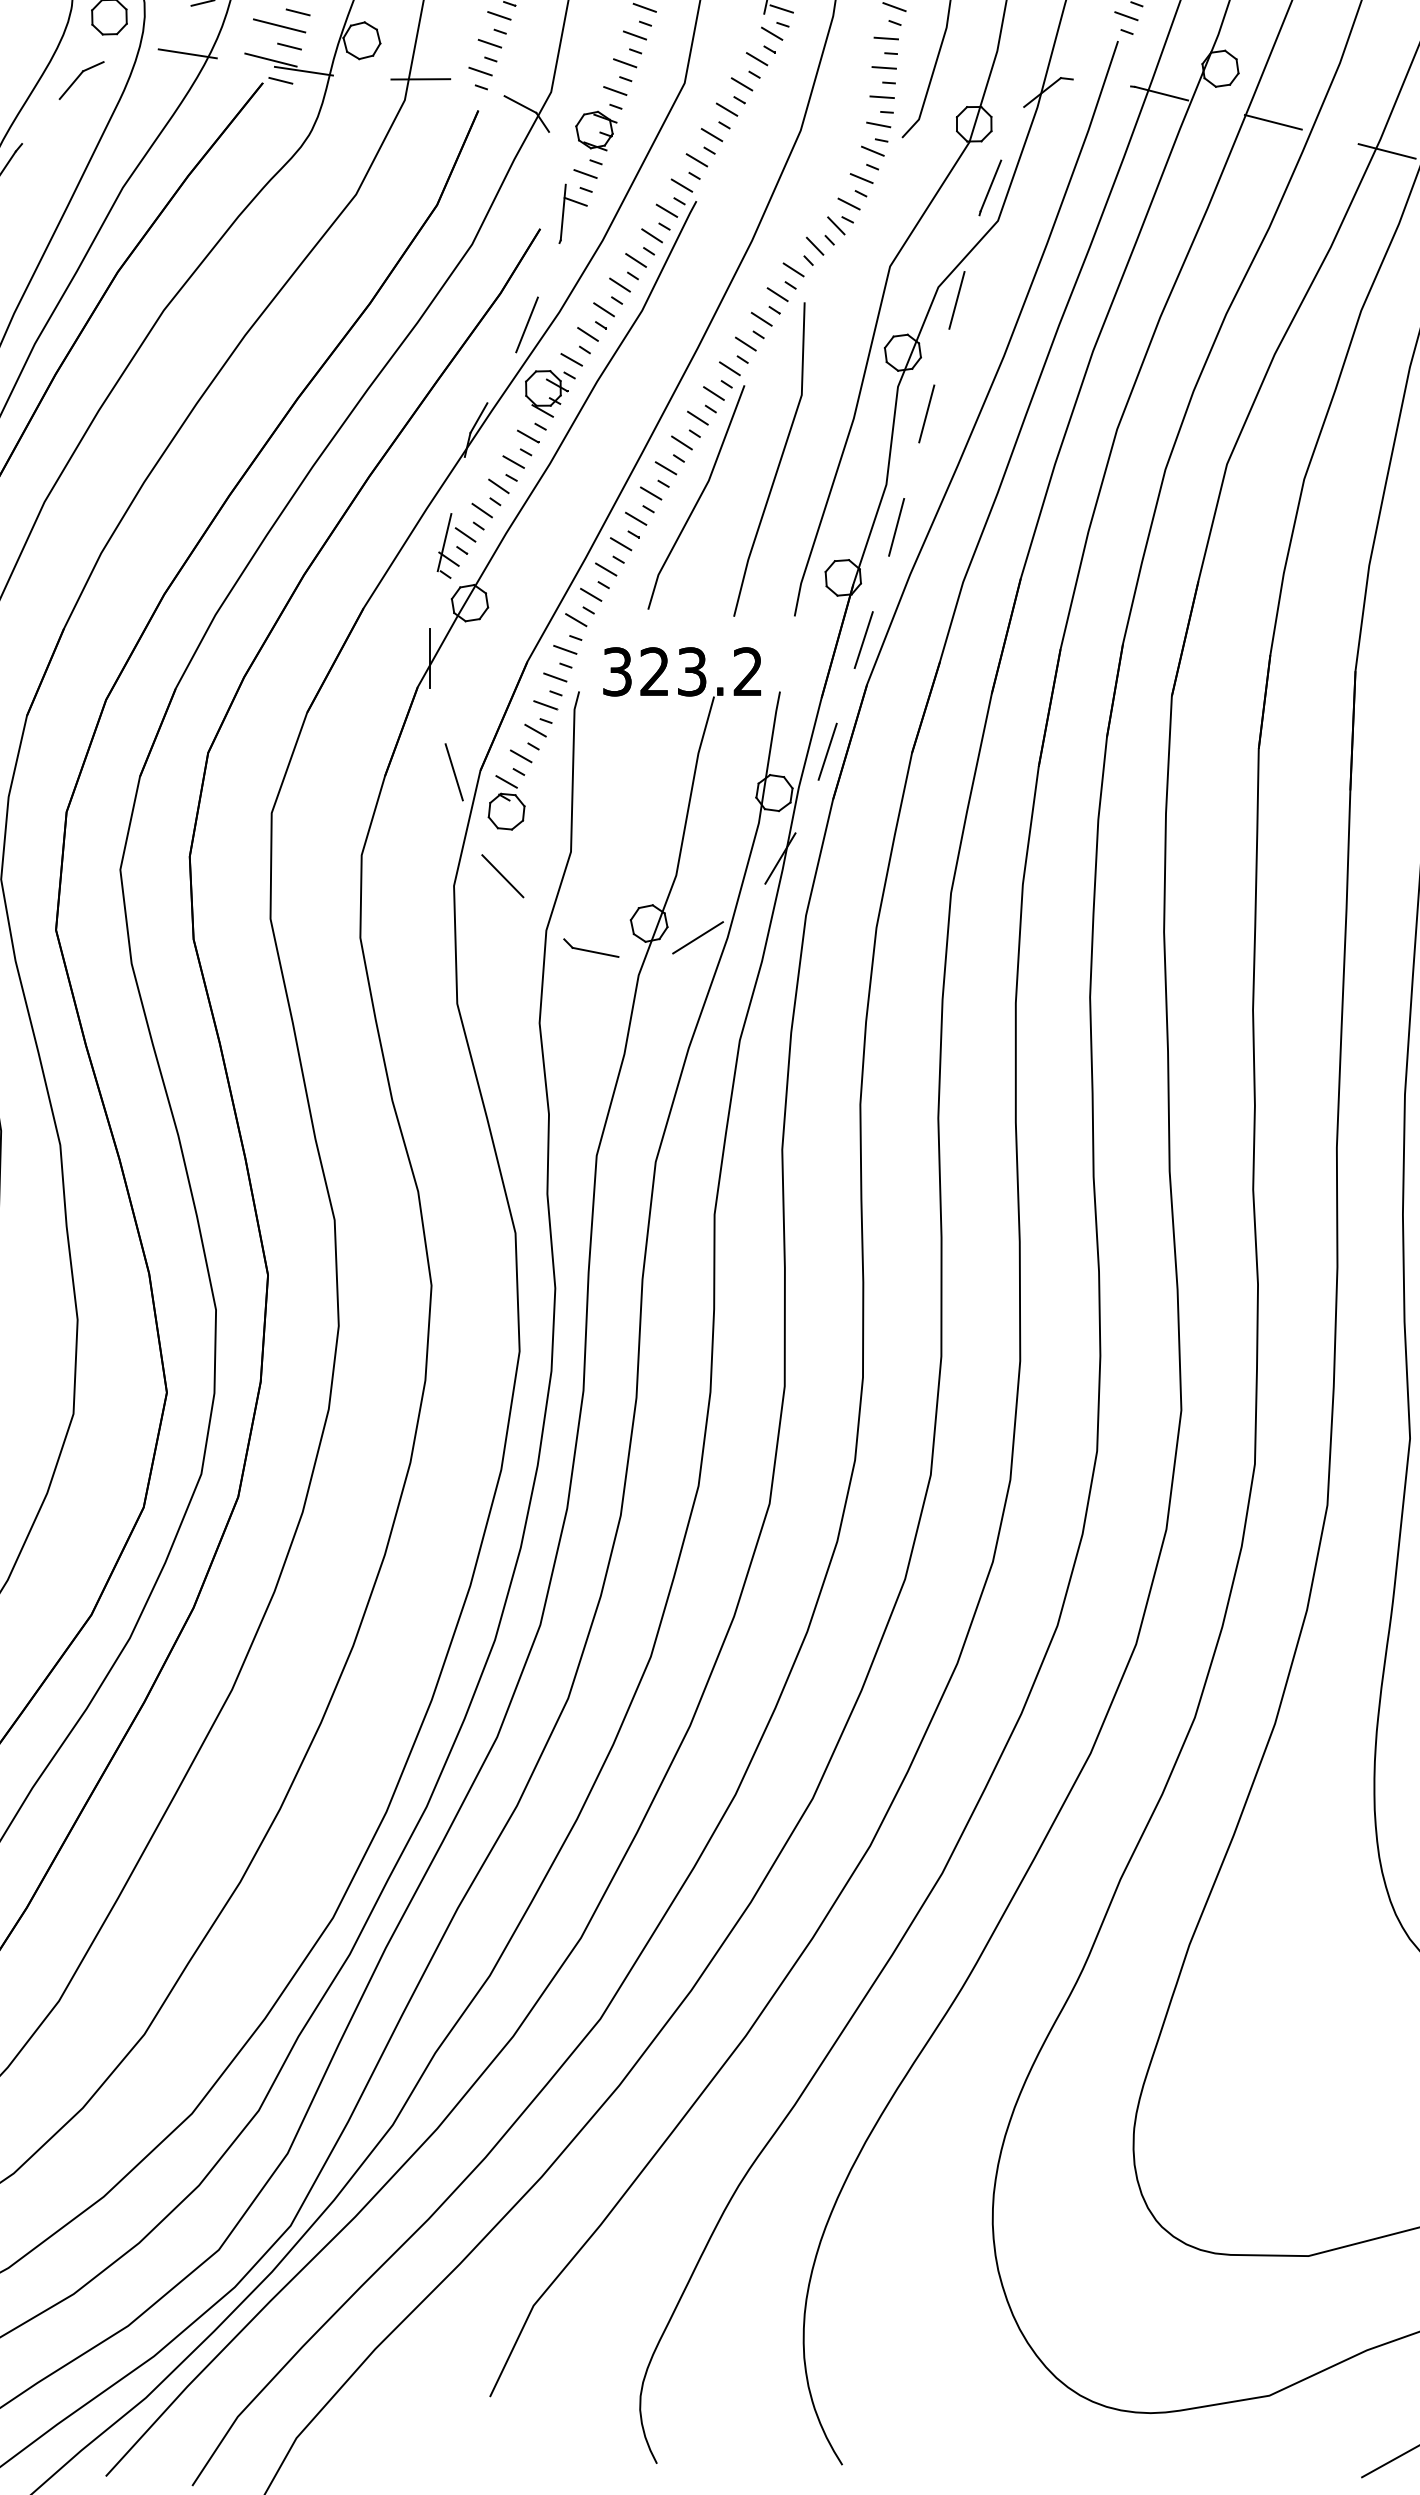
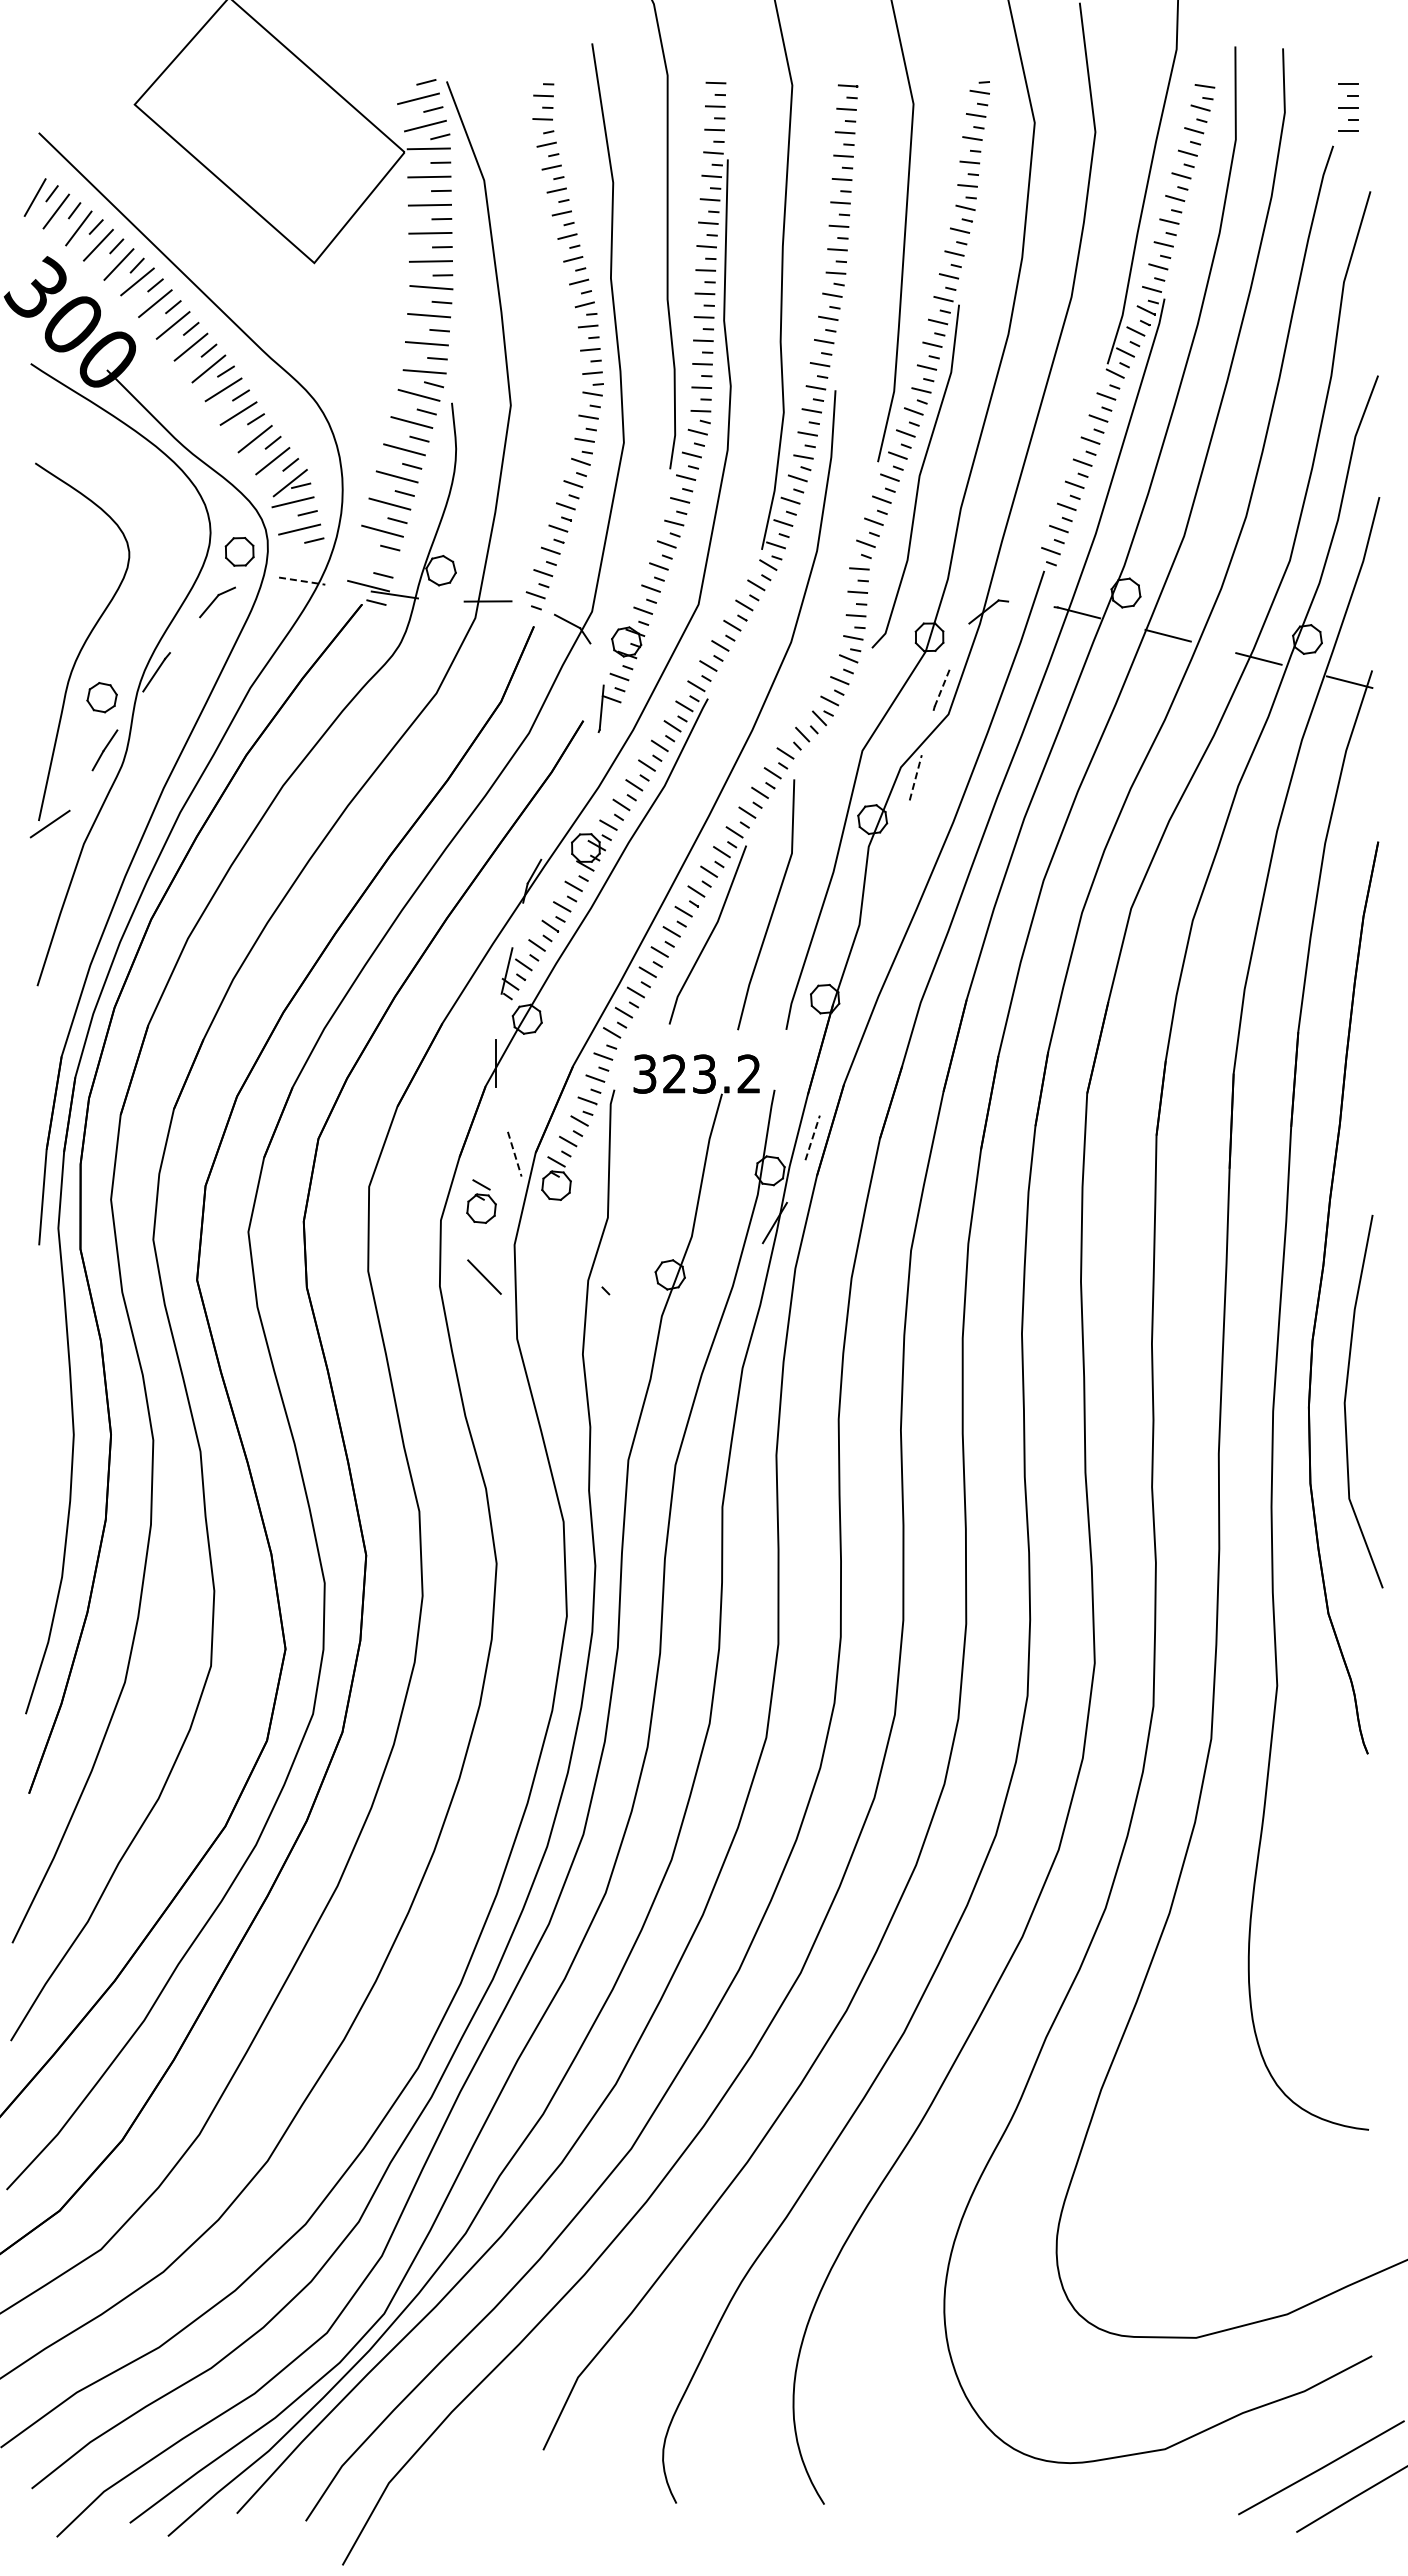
line: (278, 25) -> (374, 558), removed
line: (188, 54) -> (302, 581), solid -> dashed
line: (990, 185) -> (942, 686), solid -> dashed
line: (956, 300) -> (915, 777), solid -> dashed
line: (526, 325) -> (572, 797), removed
line: (926, 414) -> (891, 868), removed
line: (896, 526) -> (867, 958), removed
line: (863, 639) -> (841, 1048), removed
line: (827, 751) -> (812, 1137), solid -> dashed
line: (453, 772) -> (514, 1154), solid -> dashed
part: (412, 831) -> (481, 1201), added
line: (502, 875) -> (484, 1276), moved
line: (698, 936) -> (709, 1285), removed
line: (595, 951) -> (627, 1297), removed

